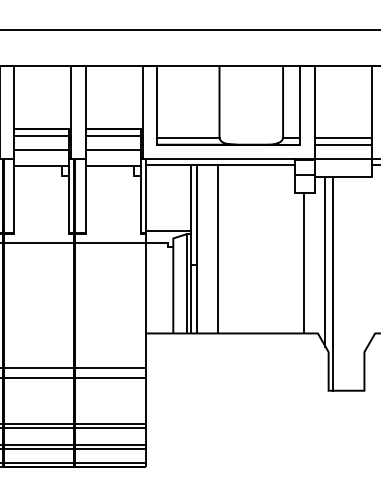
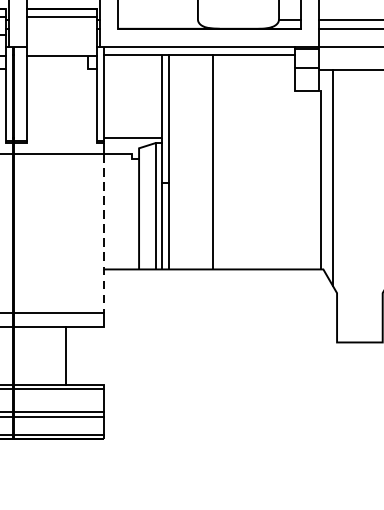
line: (188, 137) -> (158, 19), removed
line: (112, 149) -> (61, 34), removed
line: (218, 249) -> (213, 162), moved
line: (303, 263) -> (320, 180), moved
line: (332, 283) -> (341, 205), removed
line: (146, 305) -> (104, 233), solid -> dashed
line: (146, 400) -> (66, 354), moved

